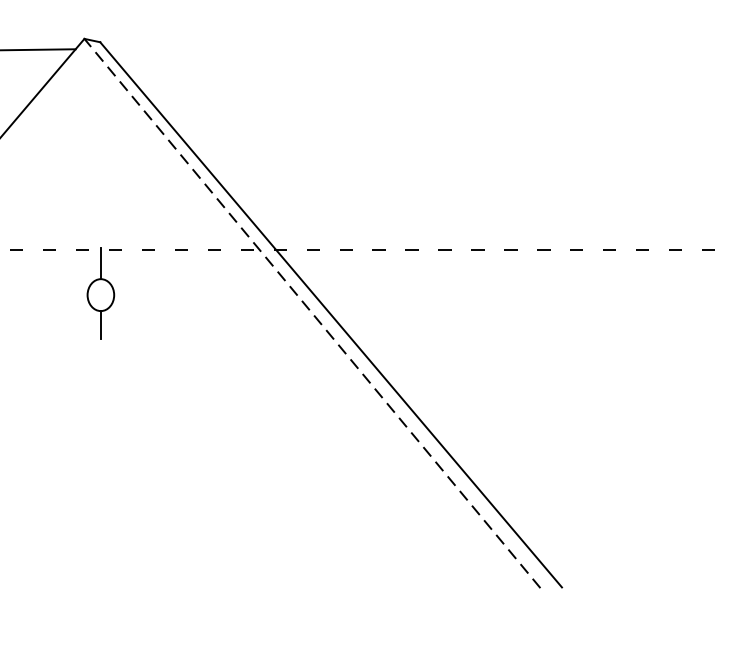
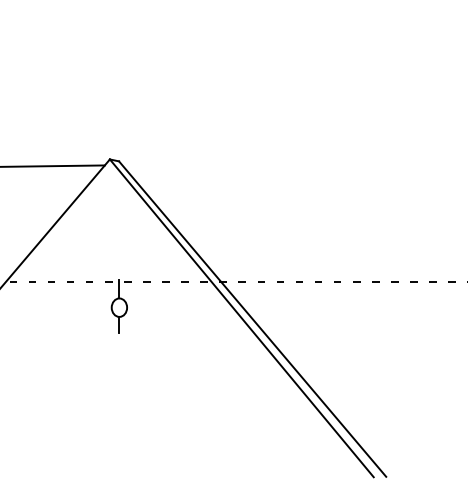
line: (311, 313) -> (241, 318), dashed -> solid

